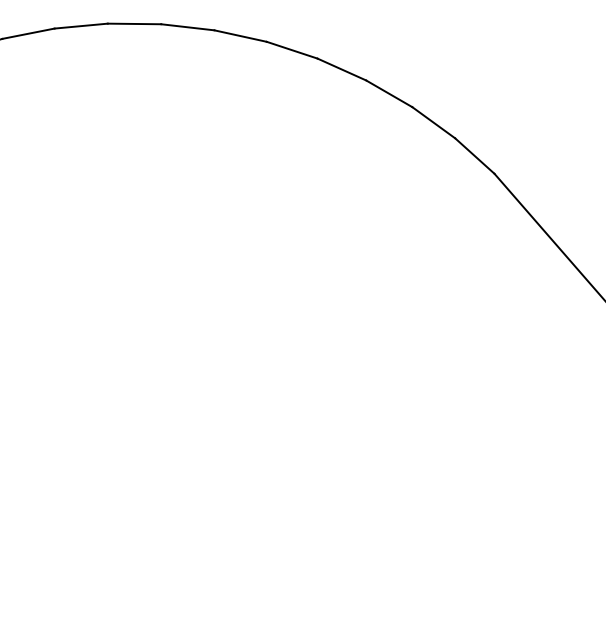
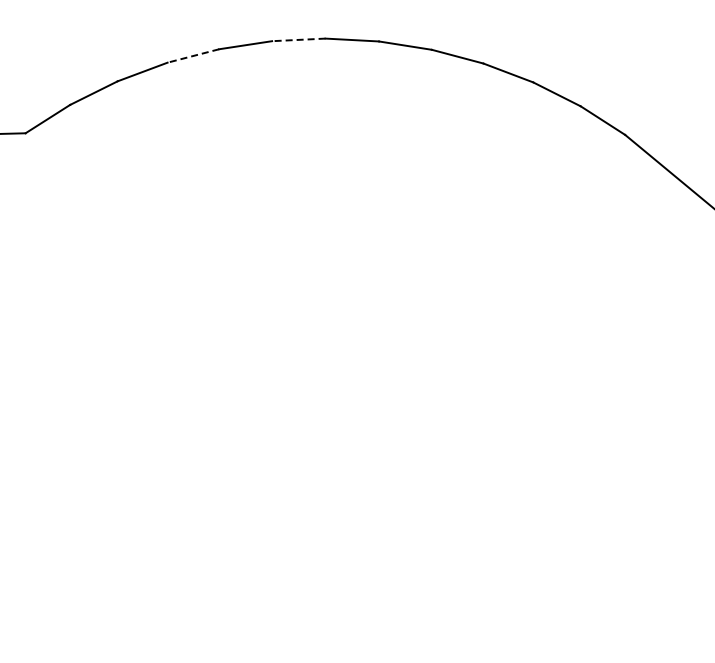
line: (81, 25) -> (193, 55), solid -> dashed
line: (187, 26) -> (298, 39), solid -> dashed

